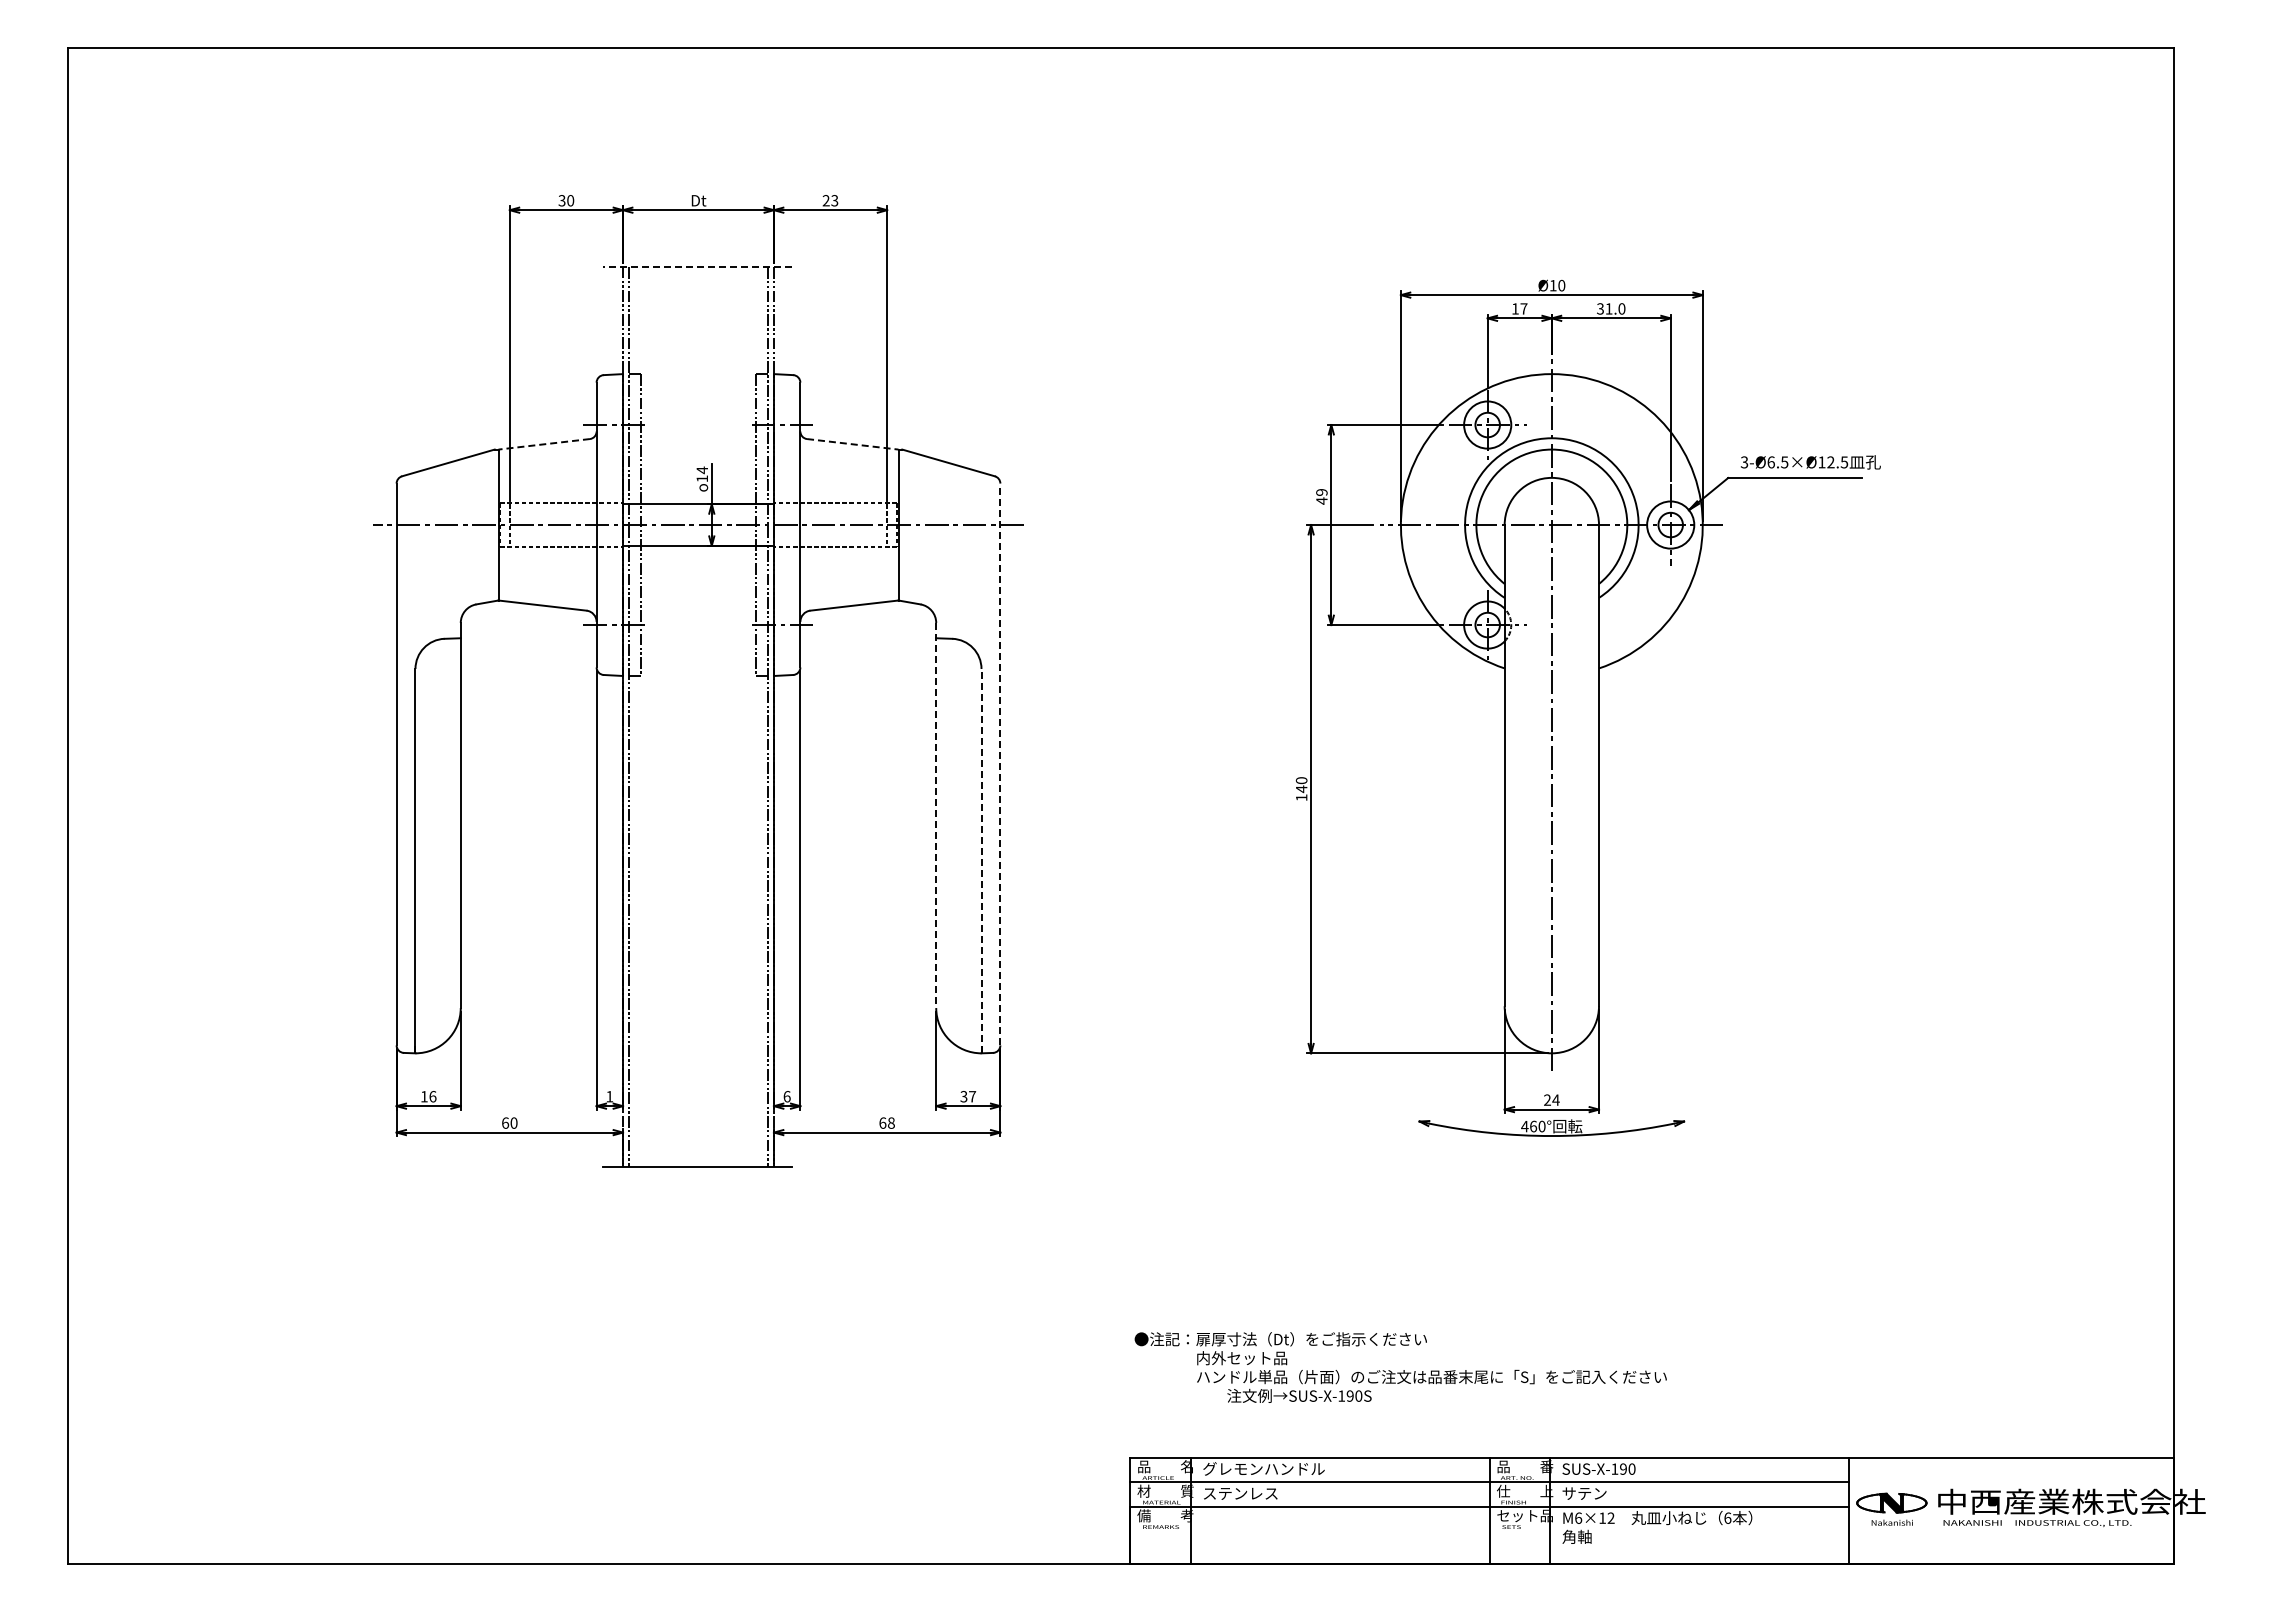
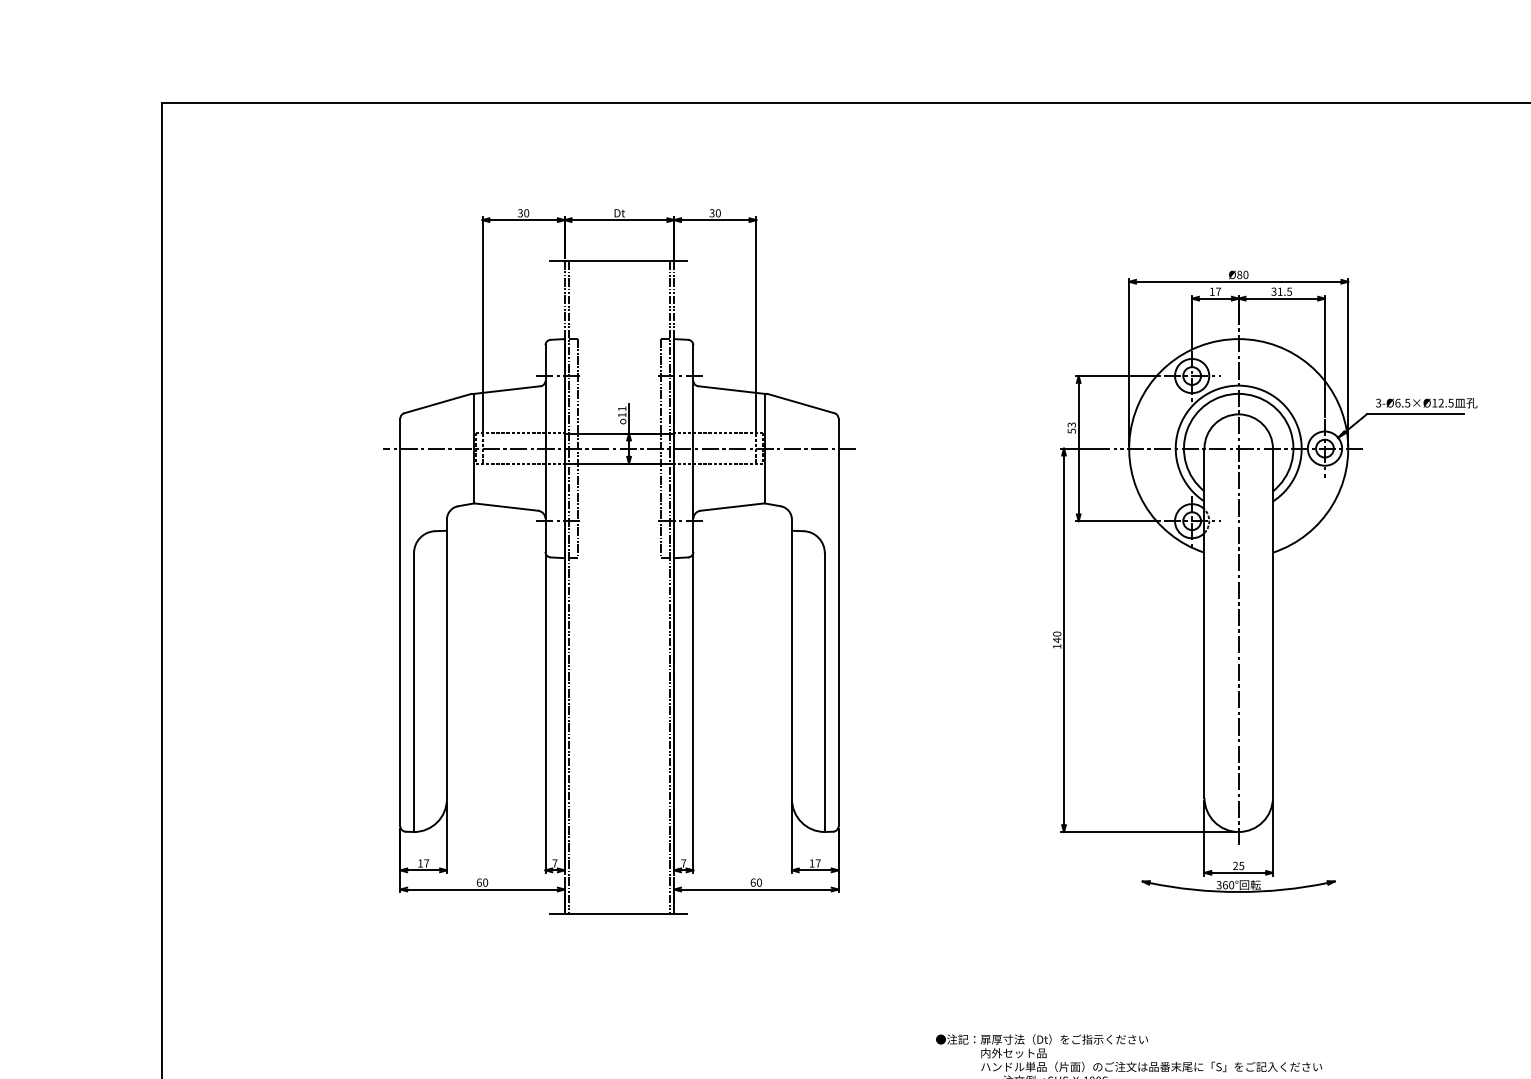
text: (830, 200) -> (715, 213), 23 -> 30
line: (697, 266) -> (618, 261), dashed -> solid
text: (1552, 285) -> (1239, 274), Ø10 -> Ø80
text: (1621, 308) -> (1289, 291), 31.0 -> 31.5
line: (543, 444) -> (506, 390), dashed -> solid
line: (853, 444) -> (731, 390), dashed -> solid
text: (701, 470) -> (621, 409), 14 -> 11
text: (1321, 496) -> (1071, 427), 49 -> 53
line: (1000, 764) -> (838, 622), dashed -> solid
line: (936, 815) -> (792, 659), dashed -> solid
line: (981, 860) -> (824, 692), dashed -> solid
text: (432, 1096) -> (426, 863), 16 -> 17
text: (609, 1096) -> (554, 863), 1 -> 7
text: (786, 1096) -> (683, 863), 6 -> 7
text: (963, 1096) -> (811, 863), 37 -> 17
text: (1555, 1099) -> (1241, 865), 24 -> 25
text: (891, 1123) -> (759, 882), 68 -> 60
text: (1524, 1126) -> (1218, 885), 460° -> 360°

